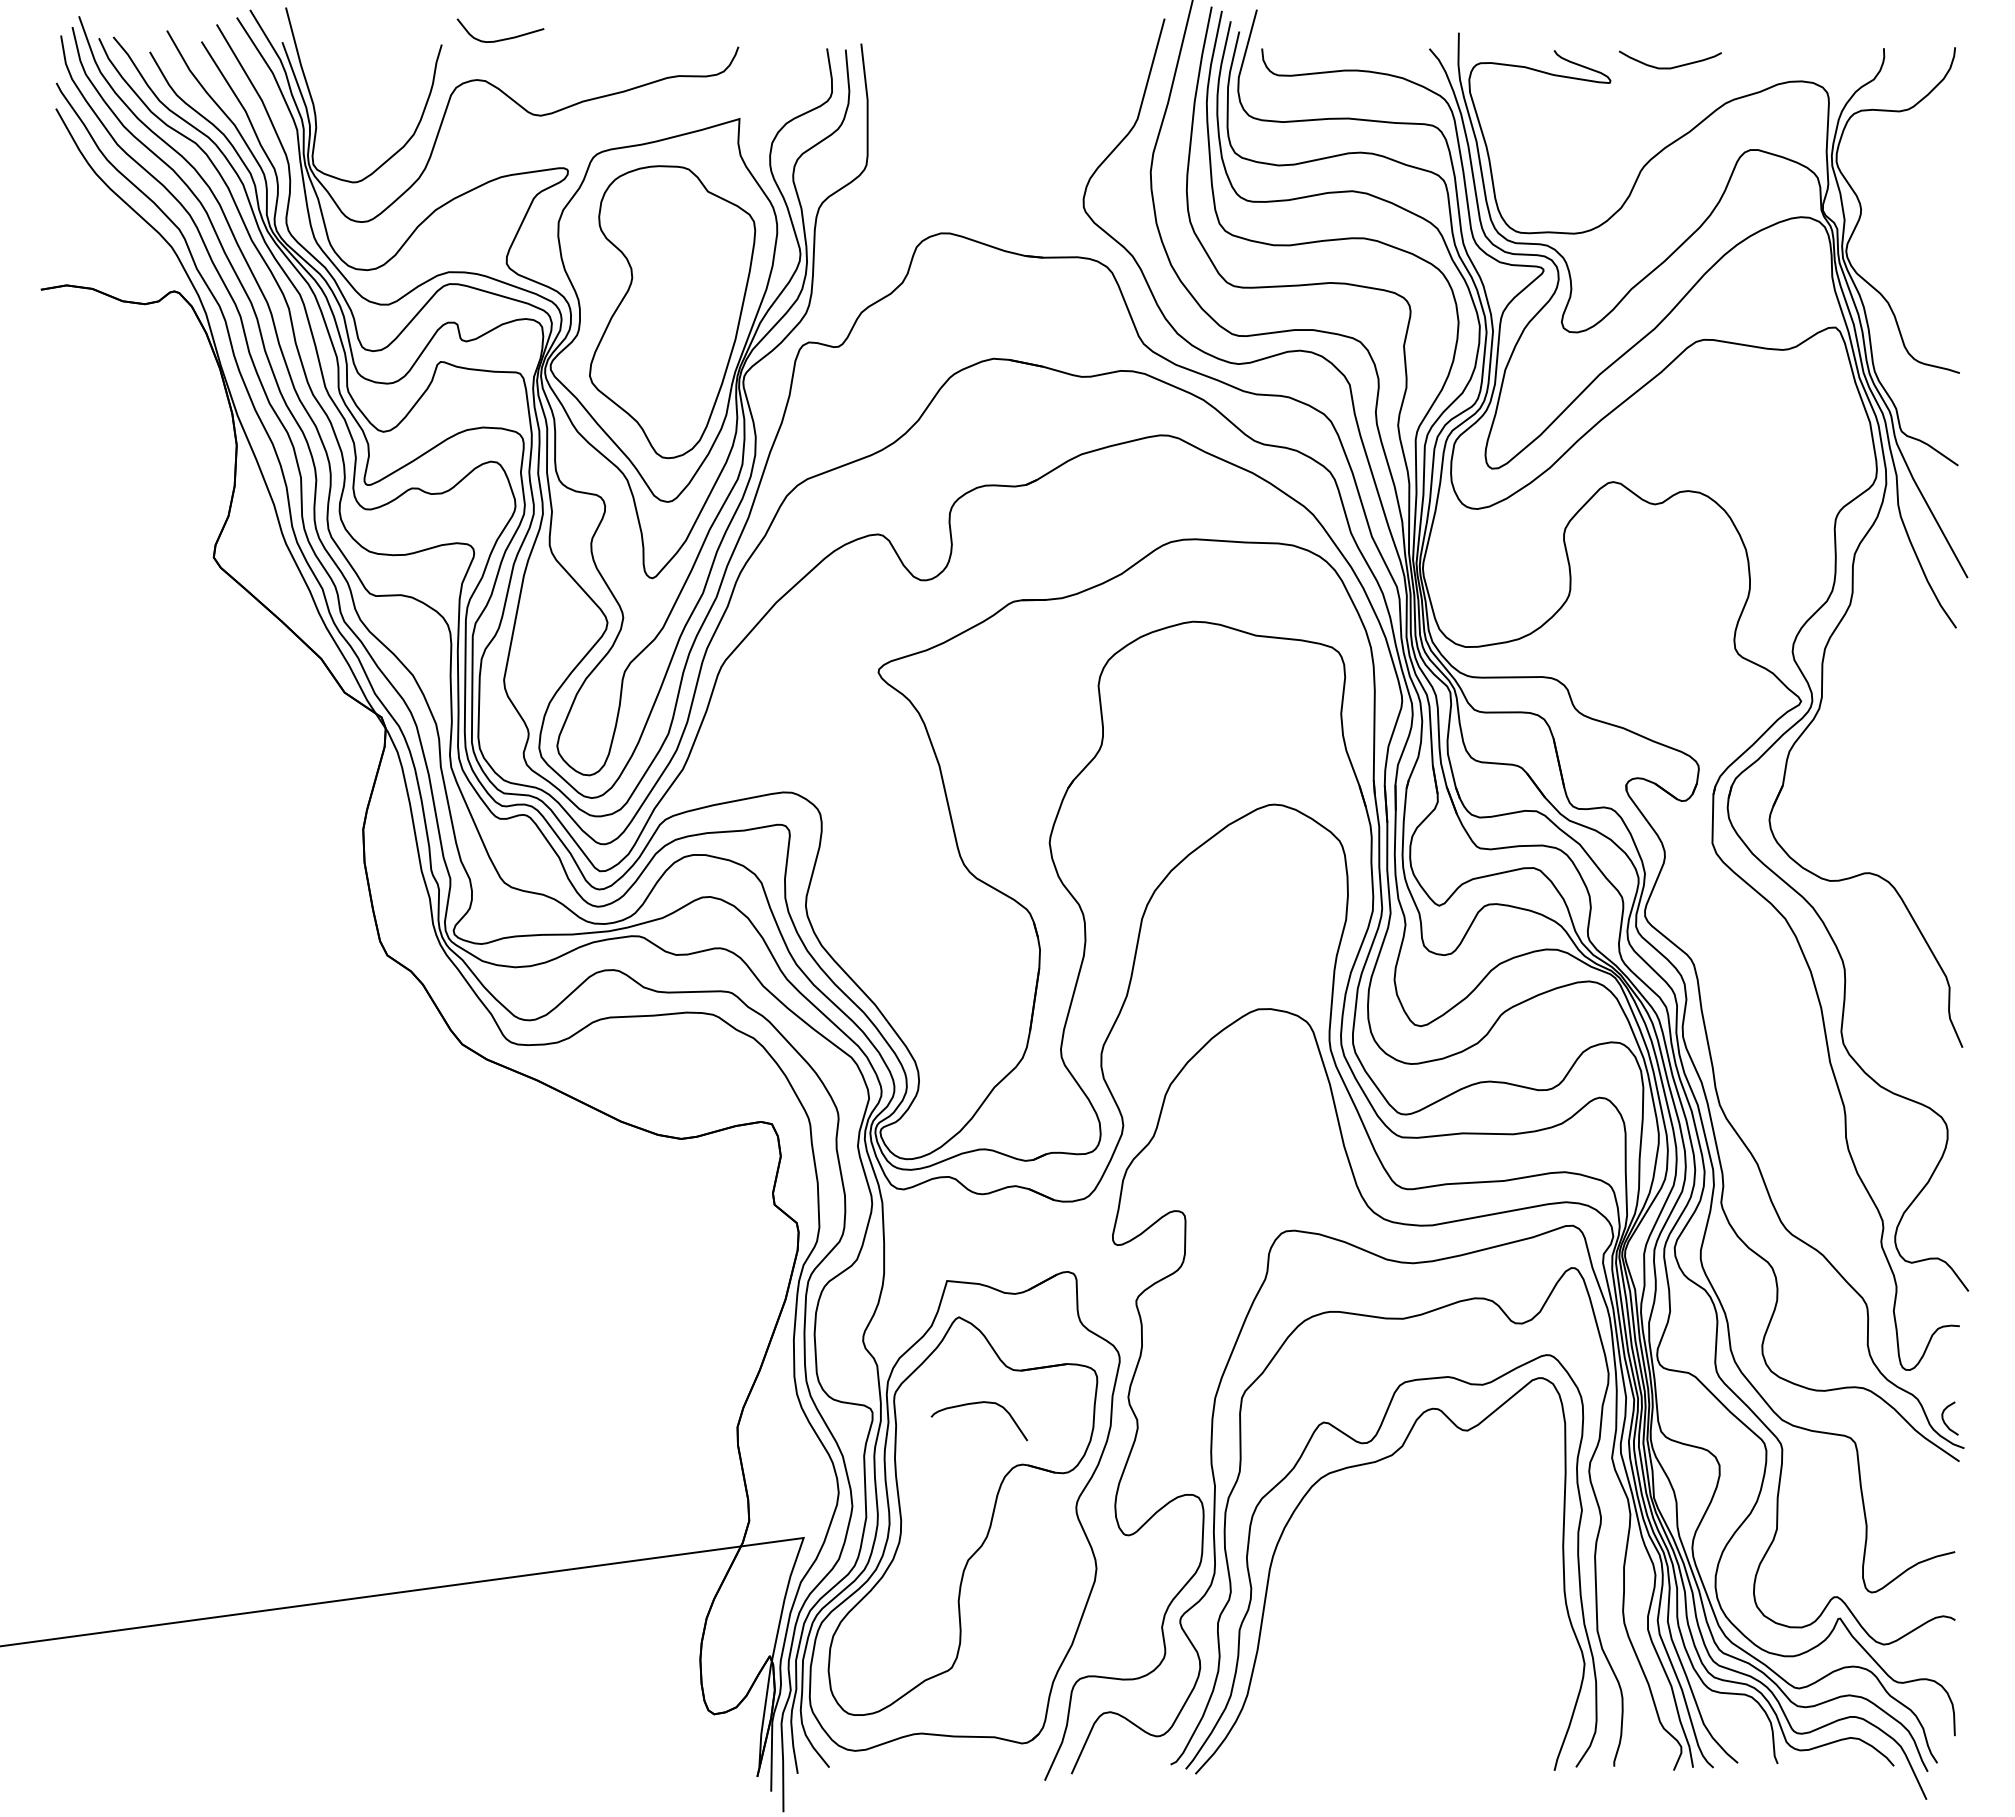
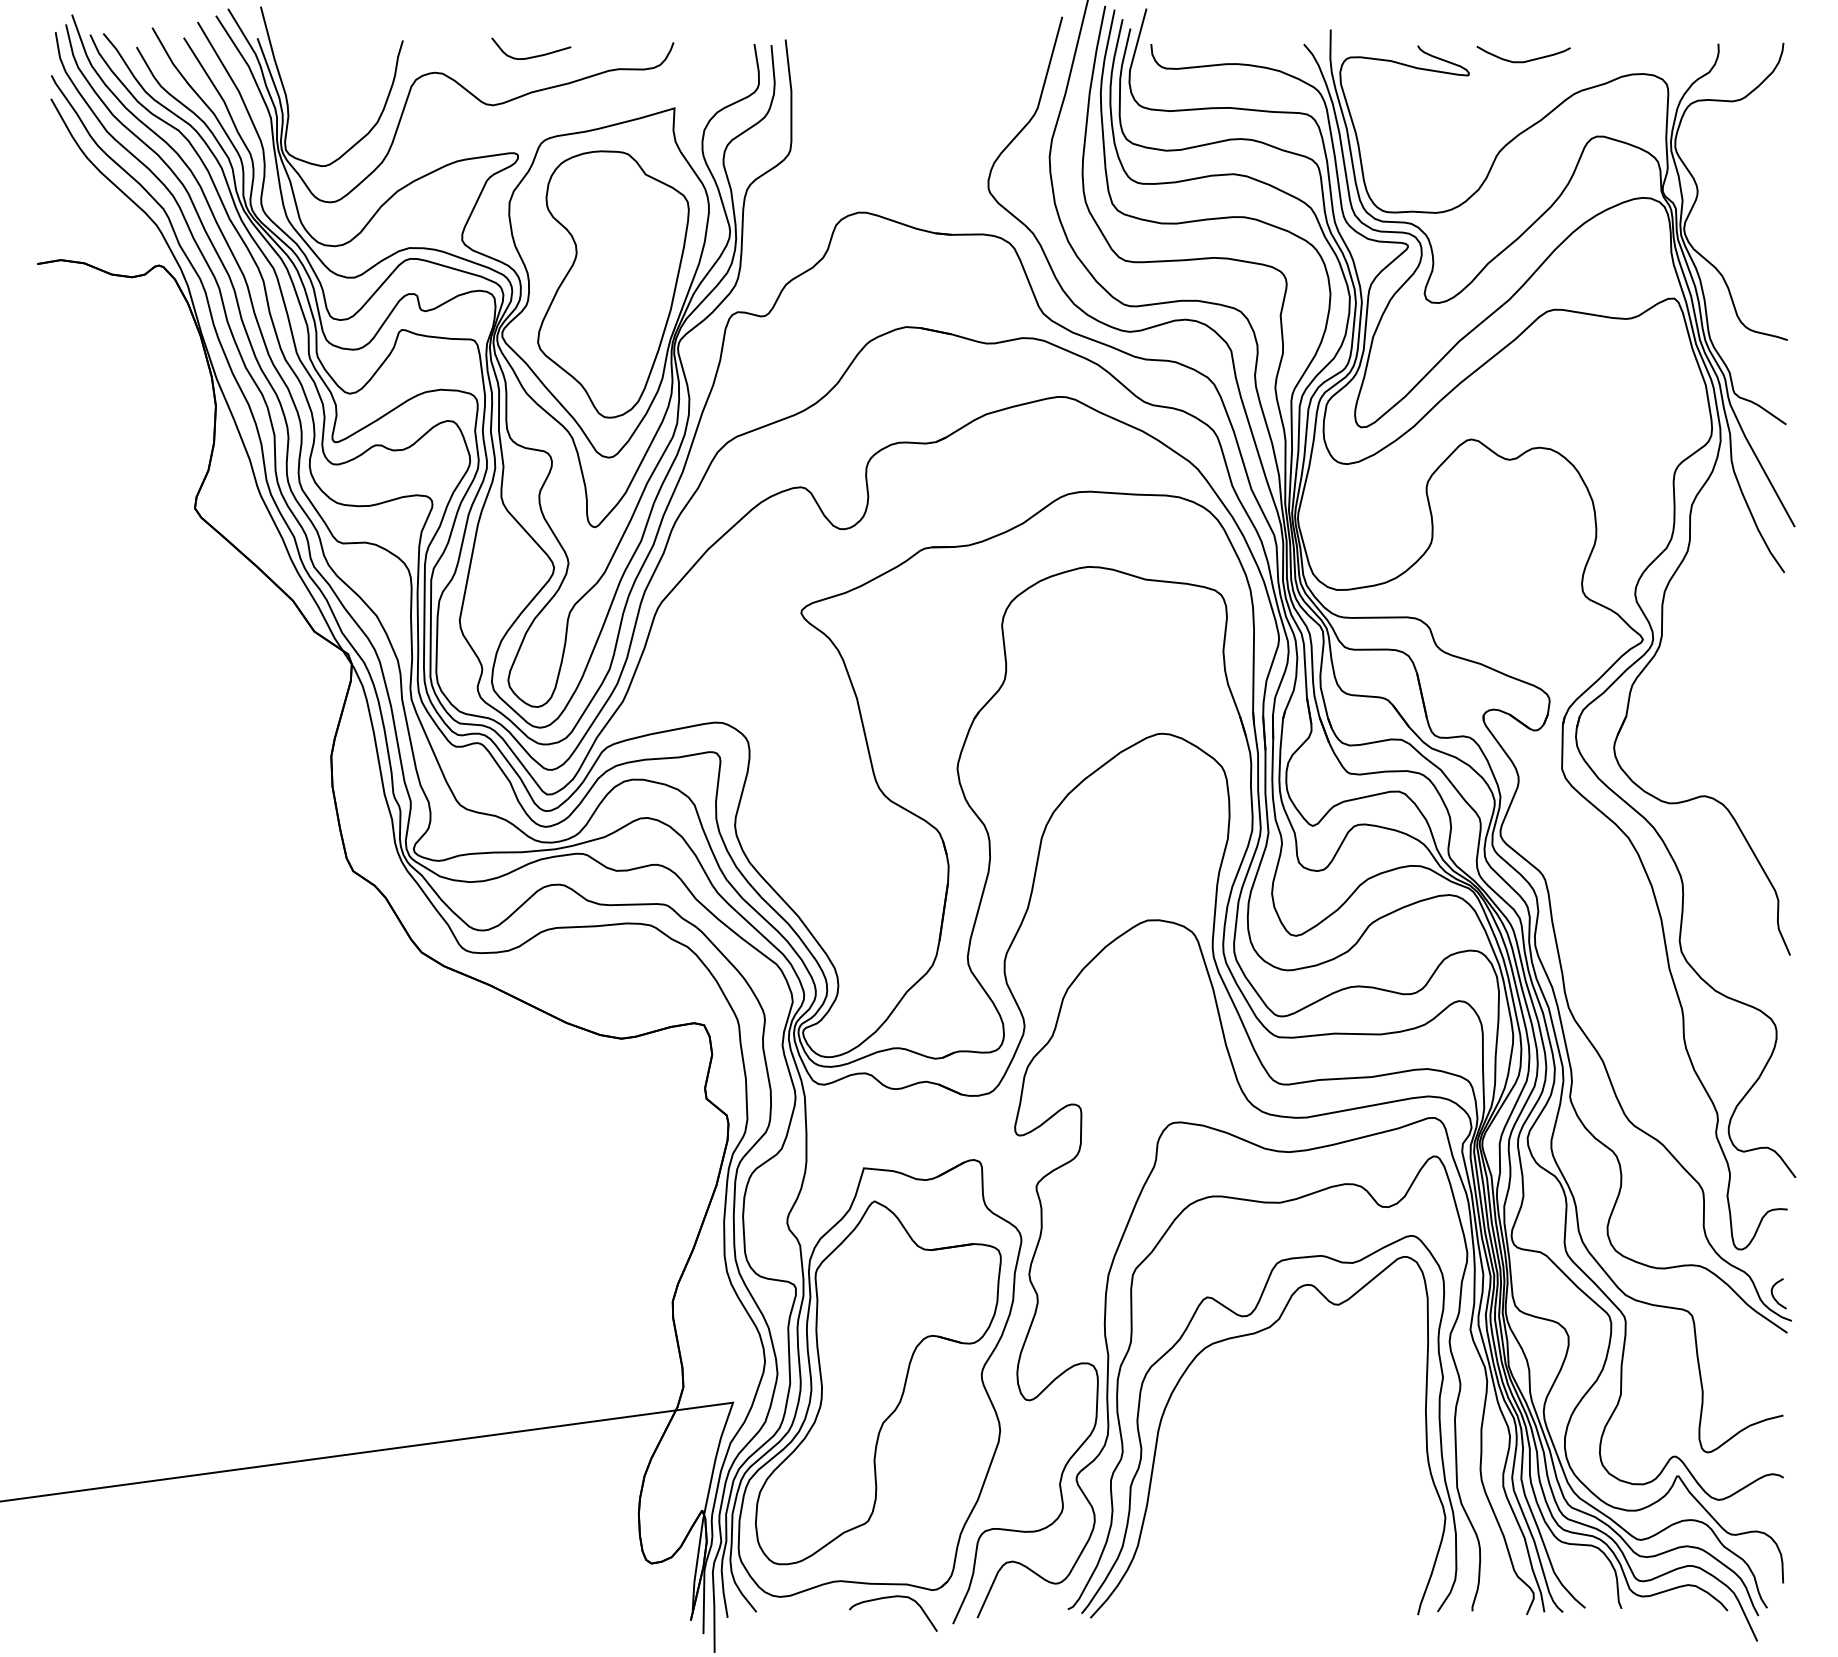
curve: (503, 38) -> (534, 55), moved
curve: (974, 1404) -> (888, 1598), moved

